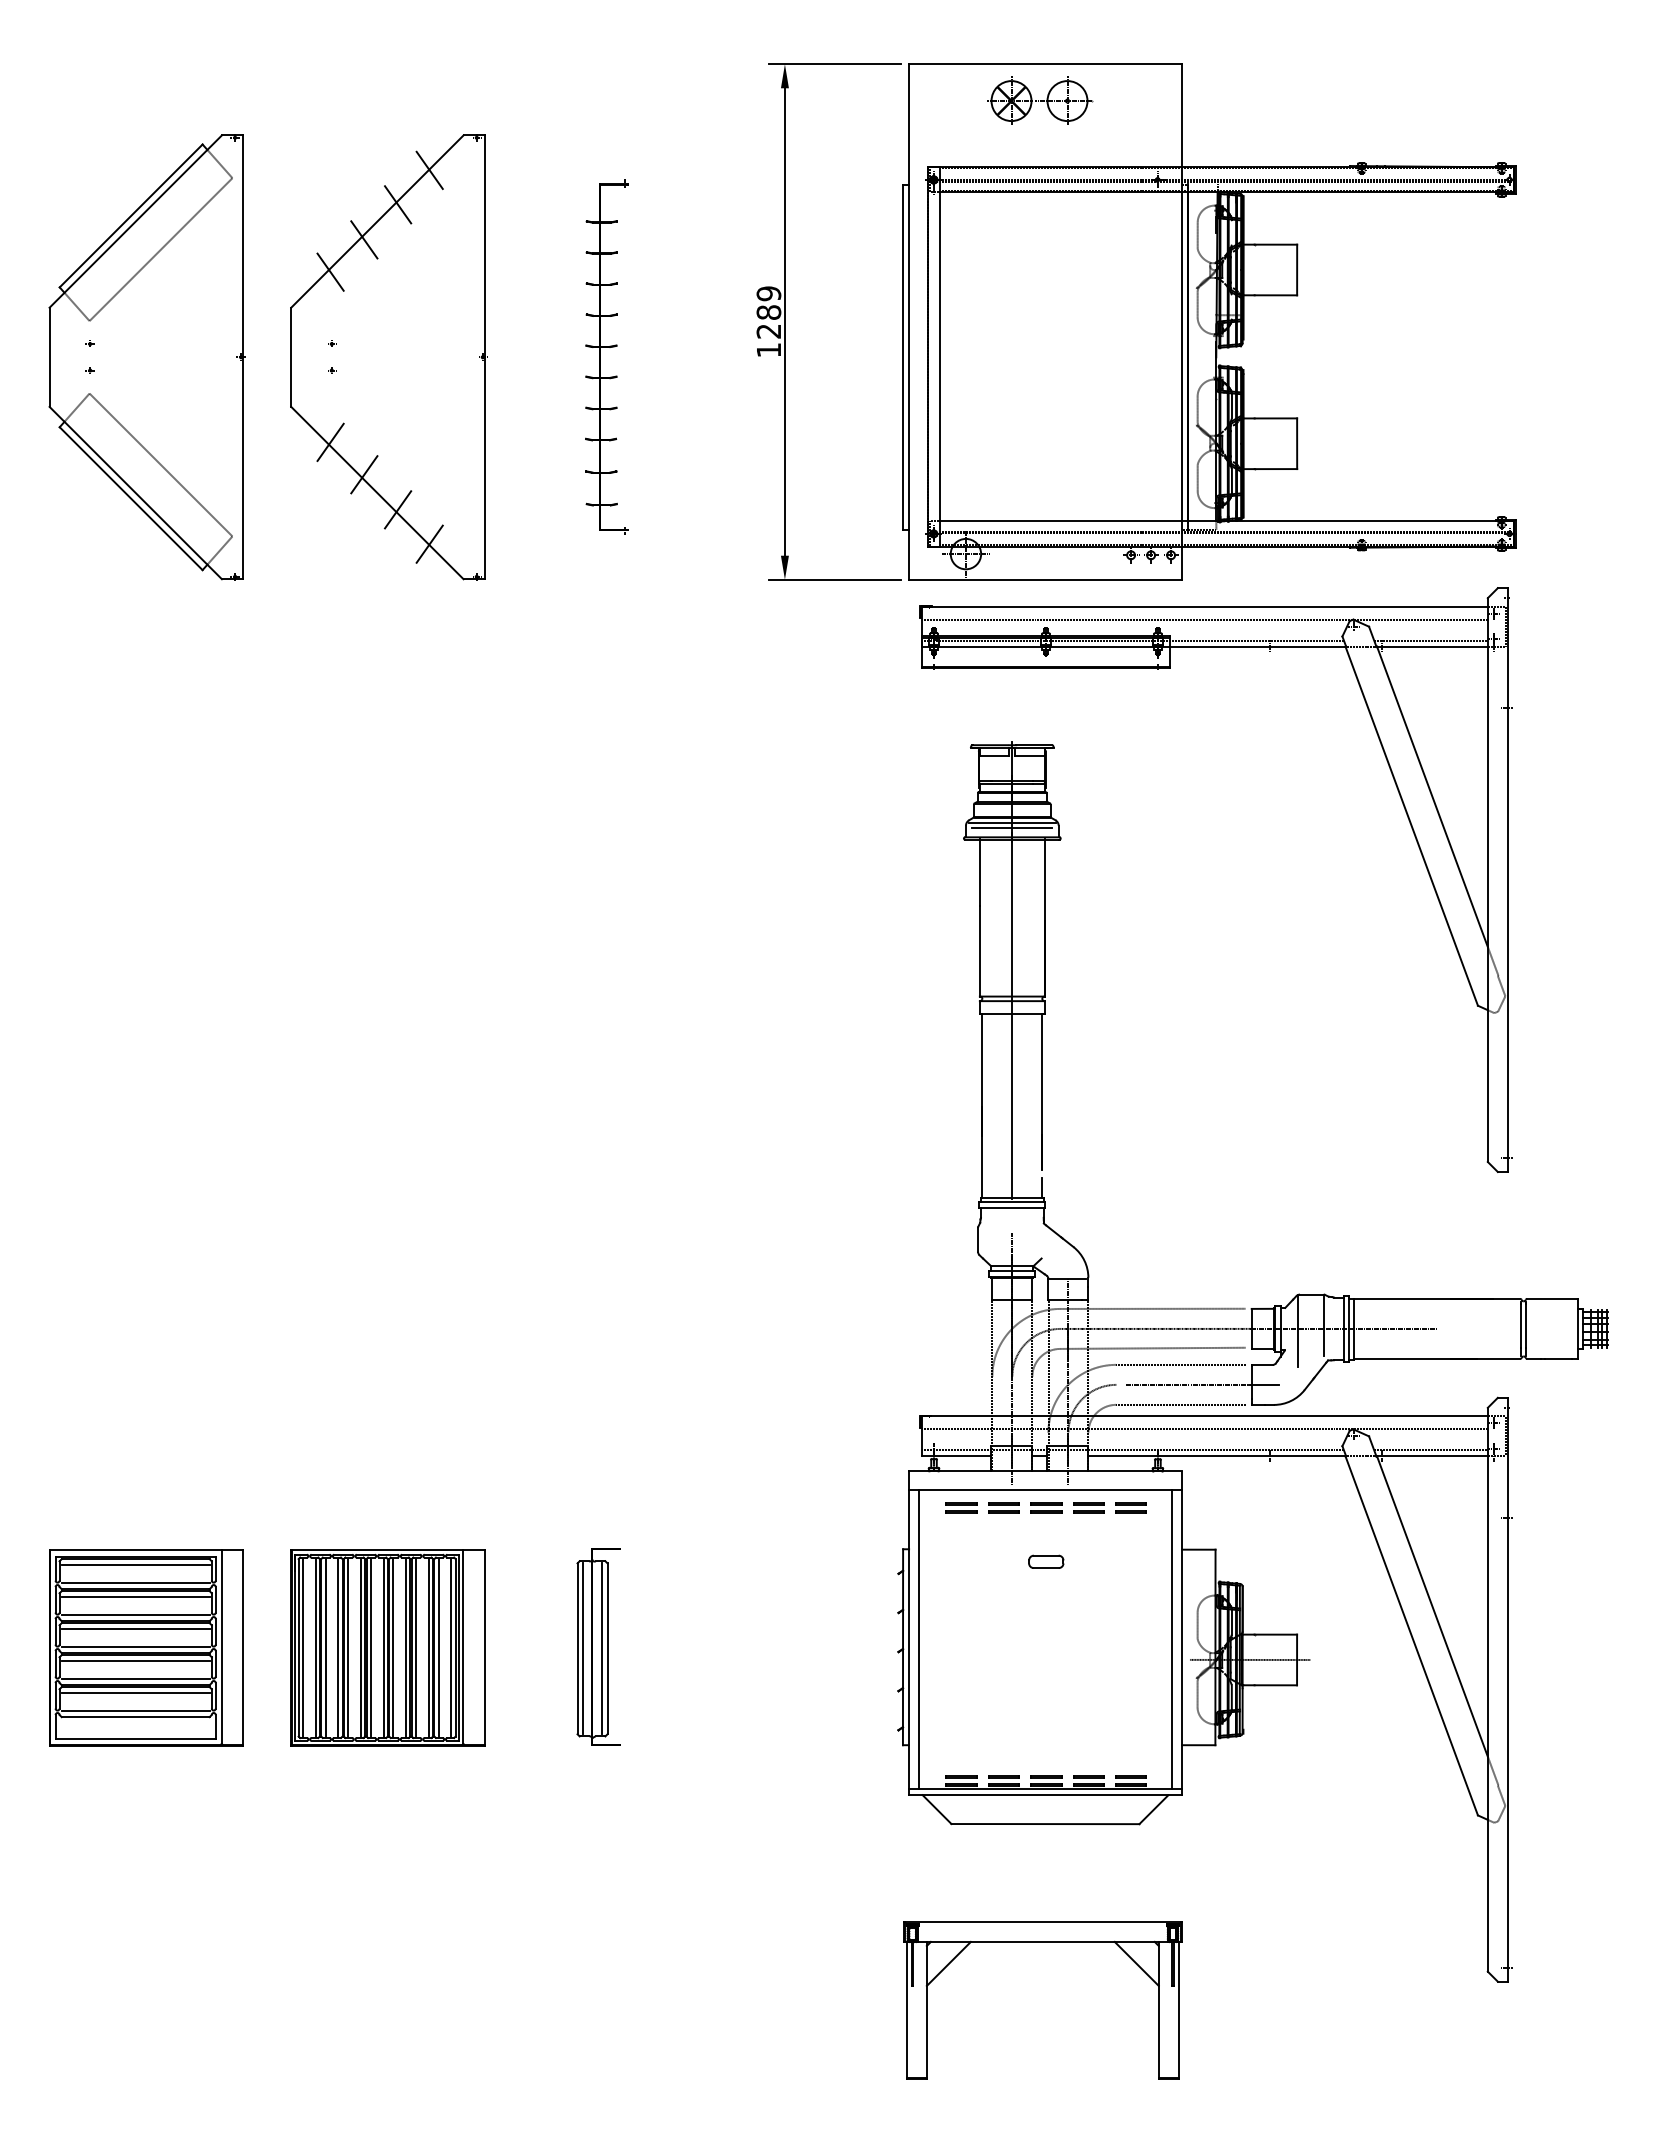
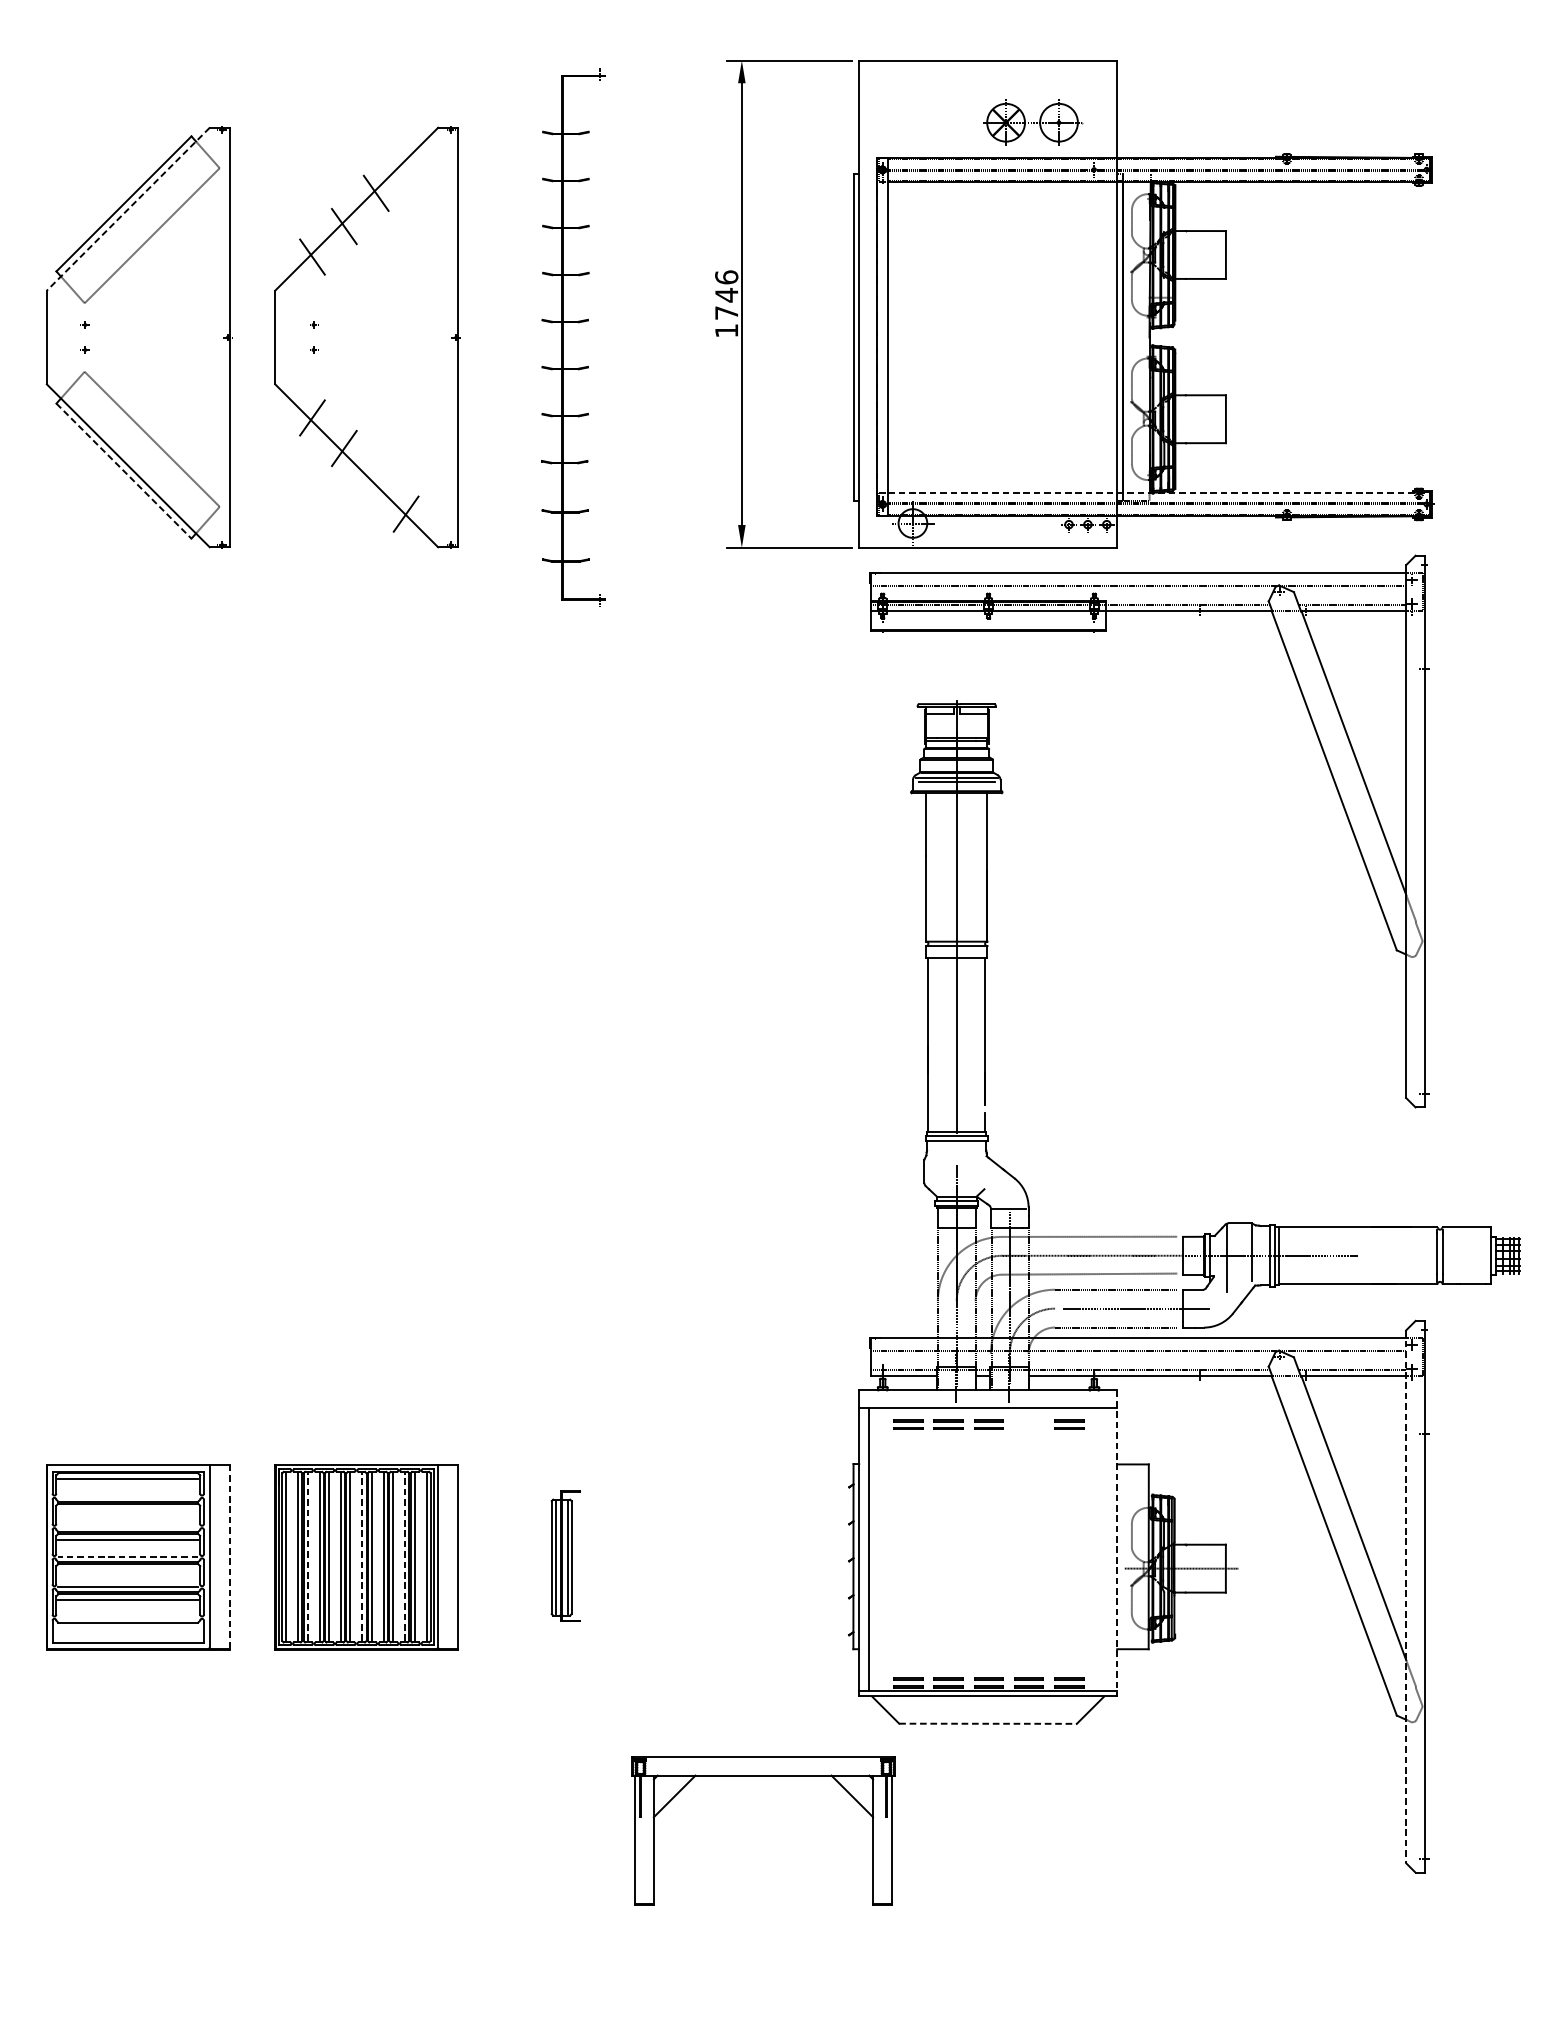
part: (1040, 100) -> (1033, 122), moved
line: (429, 169) -> (405, 160), removed
line: (135, 221) -> (128, 209), solid -> dashed
text: (768, 312) -> (726, 295), 1289 -> 1746
part: (606, 356) -> (573, 336), size x1.6
line: (131, 499) -> (124, 471), solid -> dashed
line: (398, 509) -> (376, 481), removed
line: (1226, 521) -> (1159, 492), solid -> dashed
part: (1088, 1507) -> (1028, 1424), removed
part: (1046, 1561) -> (989, 1475), removed
line: (135, 1583) -> (128, 1496), removed
line: (135, 1597) -> (128, 1509), removed
line: (135, 1615) -> (128, 1526), removed
line: (1182, 1633) -> (1117, 1543), solid -> dashed
line: (1172, 1639) -> (1108, 1549), removed
part: (598, 1646) -> (565, 1555), size x0.7
line: (135, 1647) -> (128, 1556), solid -> dashed
line: (243, 1647) -> (230, 1556), solid -> dashed
line: (325, 1647) -> (307, 1556), solid -> dashed
line: (383, 1647) -> (362, 1556), solid -> dashed
line: (428, 1647) -> (404, 1556), solid -> dashed
line: (135, 1661) -> (128, 1570), removed
line: (1487, 1689) -> (1405, 1596), solid -> dashed
line: (135, 1711) -> (128, 1617), removed
line: (1045, 1824) -> (988, 1724), solid -> dashed
part: (1042, 1942) -> (763, 1776), moved

